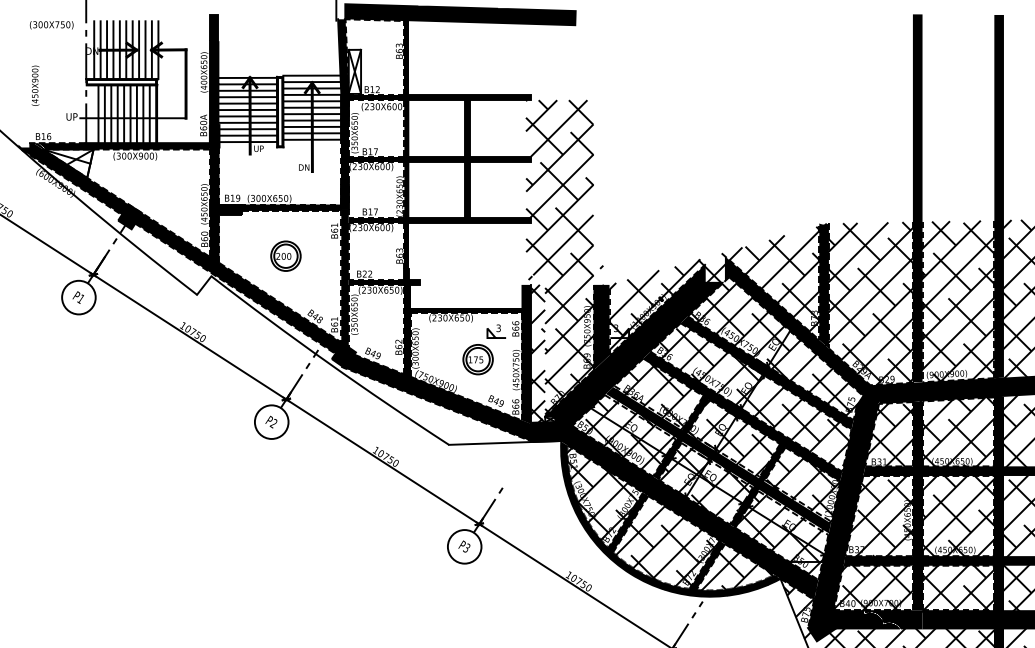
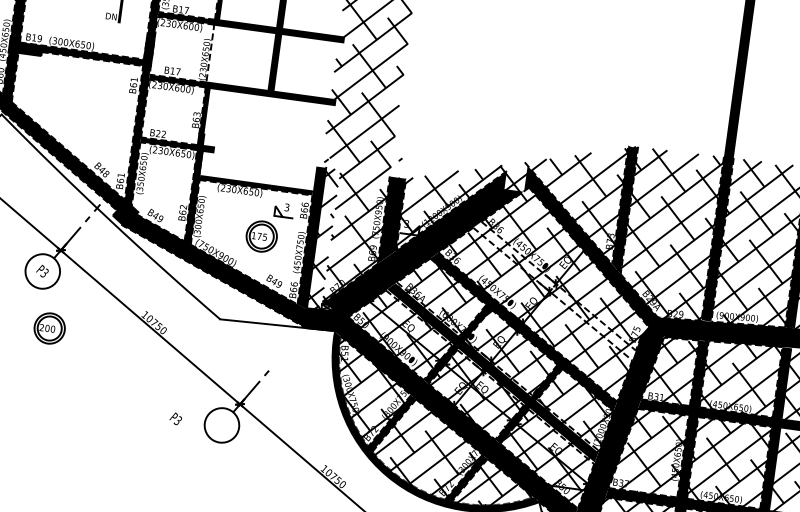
fill: (406, 189) -> (212, 53), removed
part: (285, 255) -> (49, 327), moved
fill: (766, 373) -> (553, 290), removed
text: (273, 423) -> (44, 273), P2 -> P3
text: (464, 546) -> (175, 418), moved

